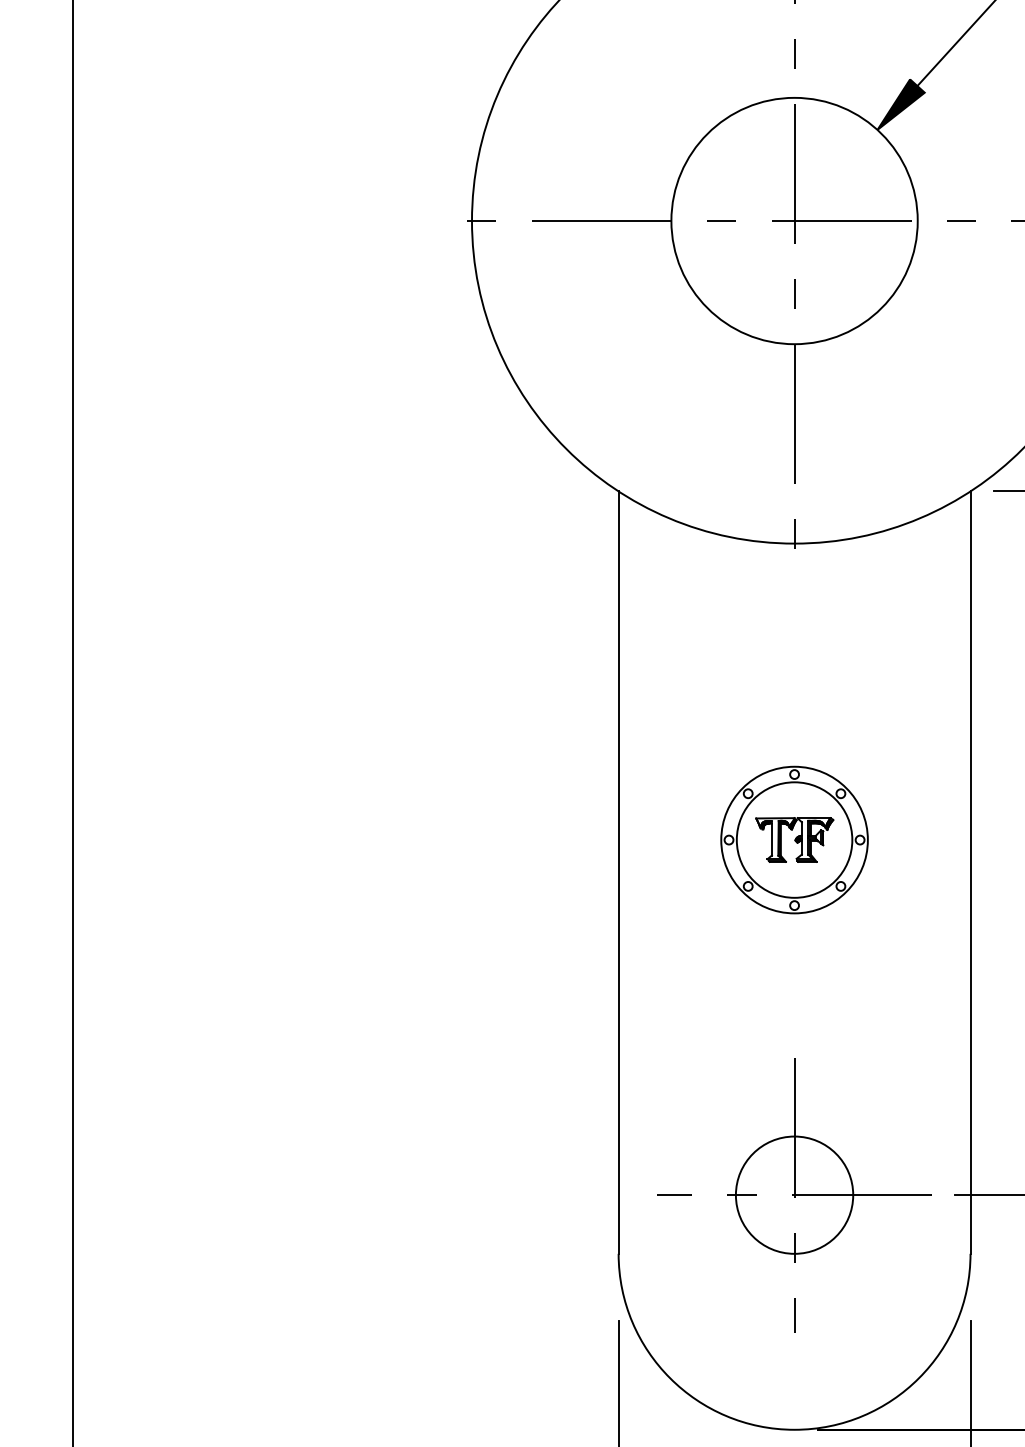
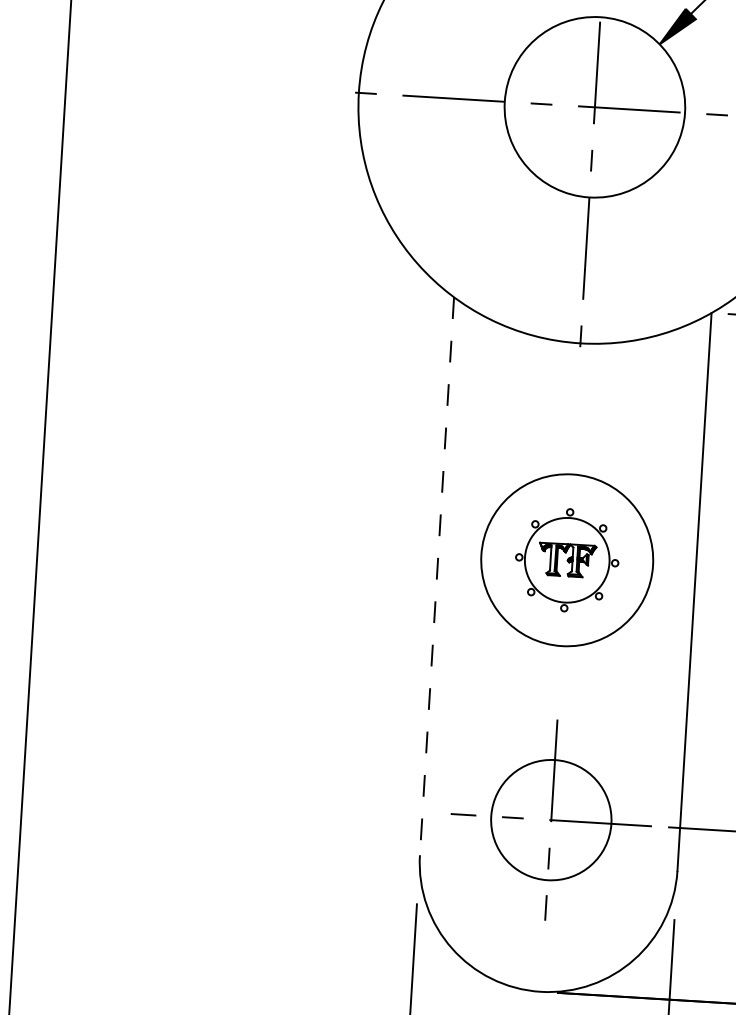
circle: (794, 839) -> (567, 559), size x1.6
line: (618, 873) -> (436, 576), solid -> dashed
circle: (794, 1194) -> (551, 819), size x1.4

